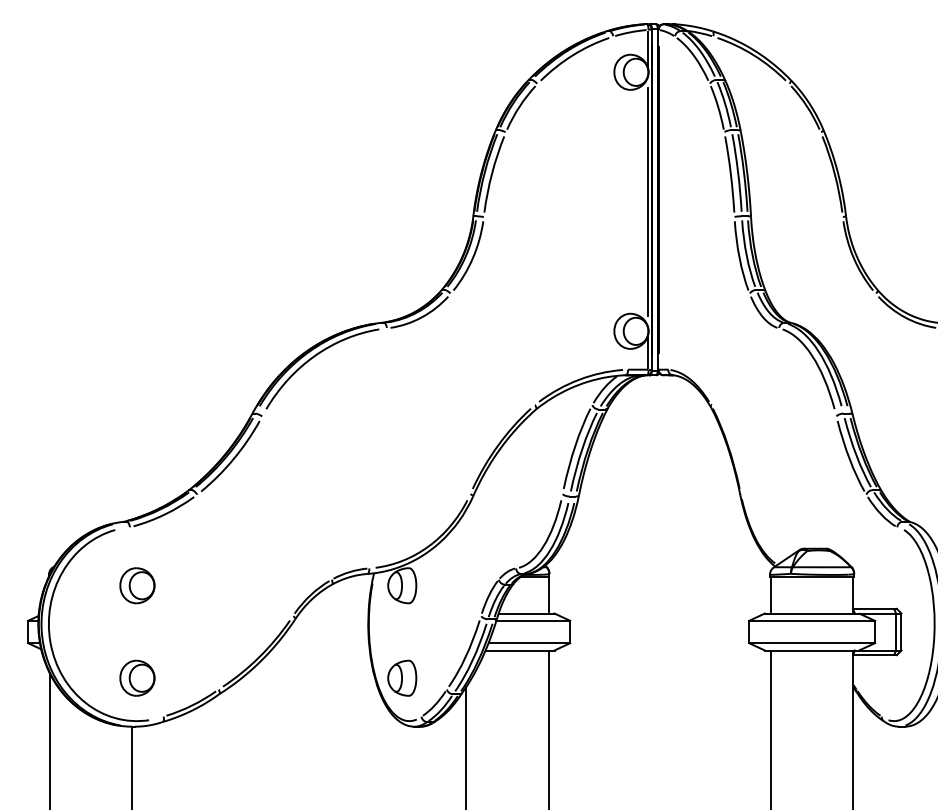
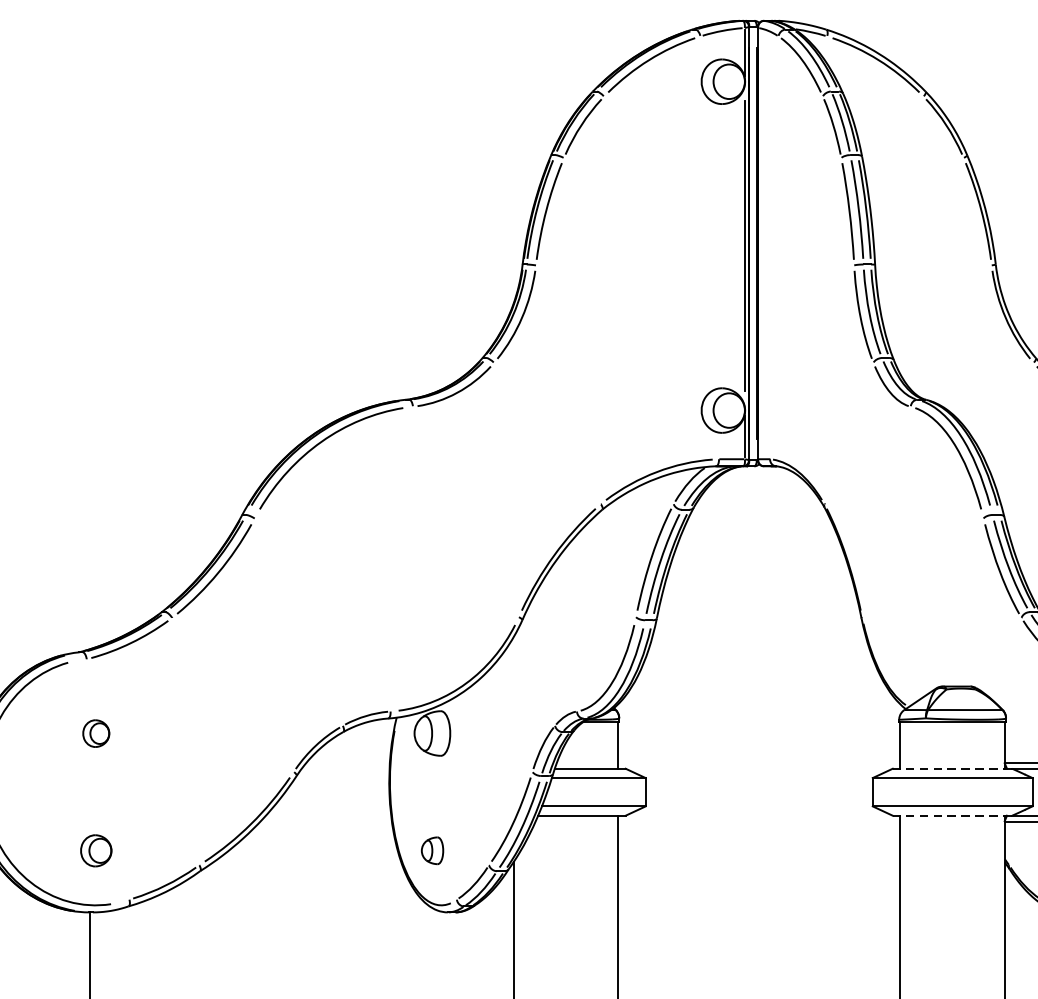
part: (137, 585) -> (96, 733), size x0.6
line: (811, 613) -> (951, 768), solid -> dashed
line: (811, 650) -> (951, 815), solid -> dashed
part: (137, 677) -> (96, 849), size x0.7
part: (402, 677) -> (432, 849), size x0.6

